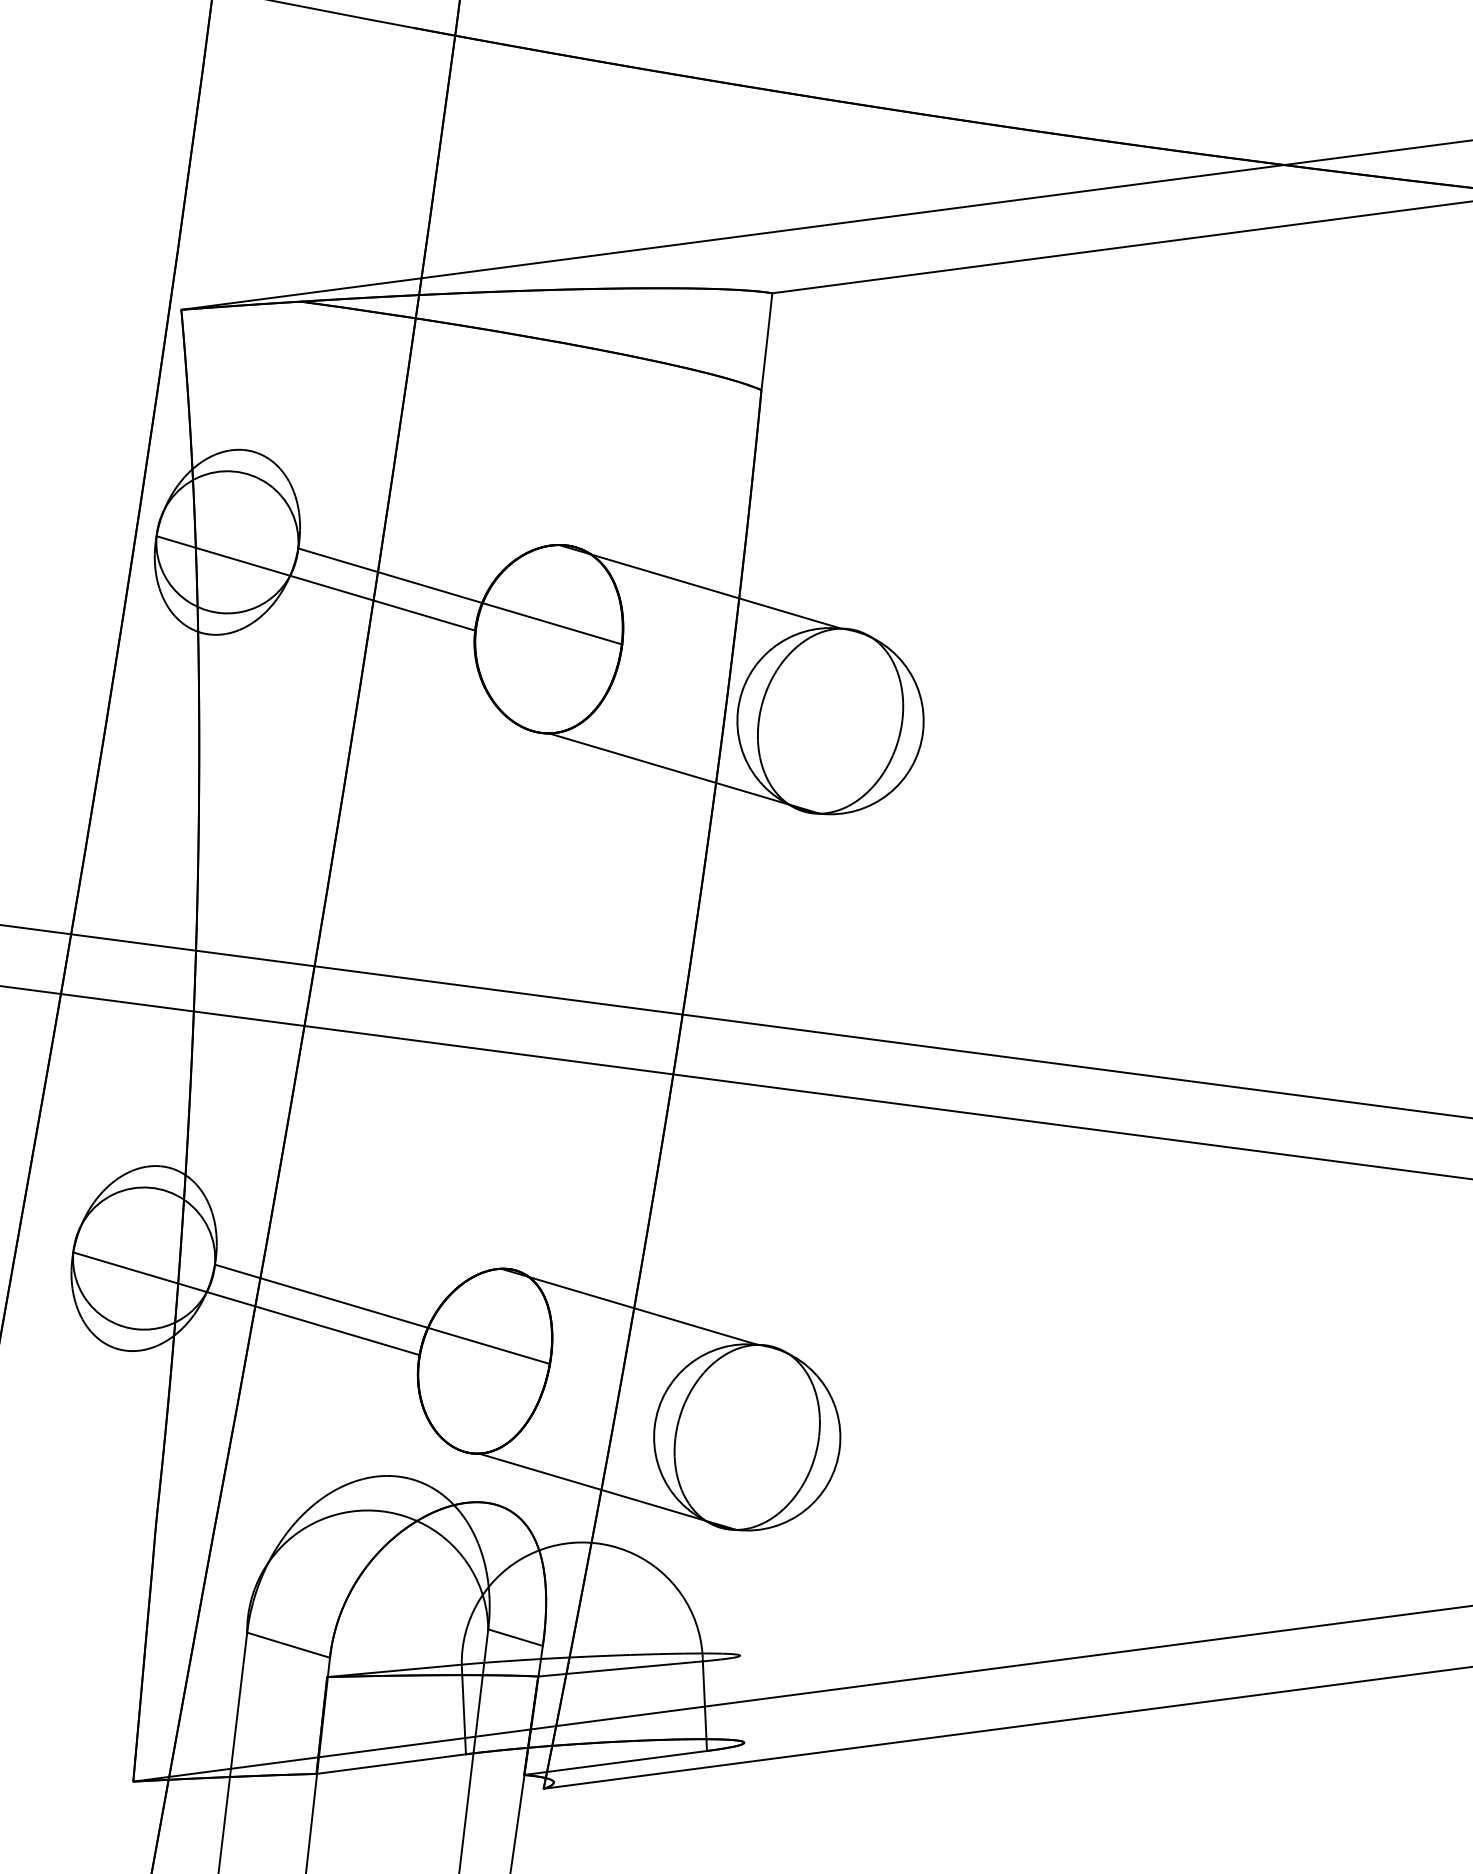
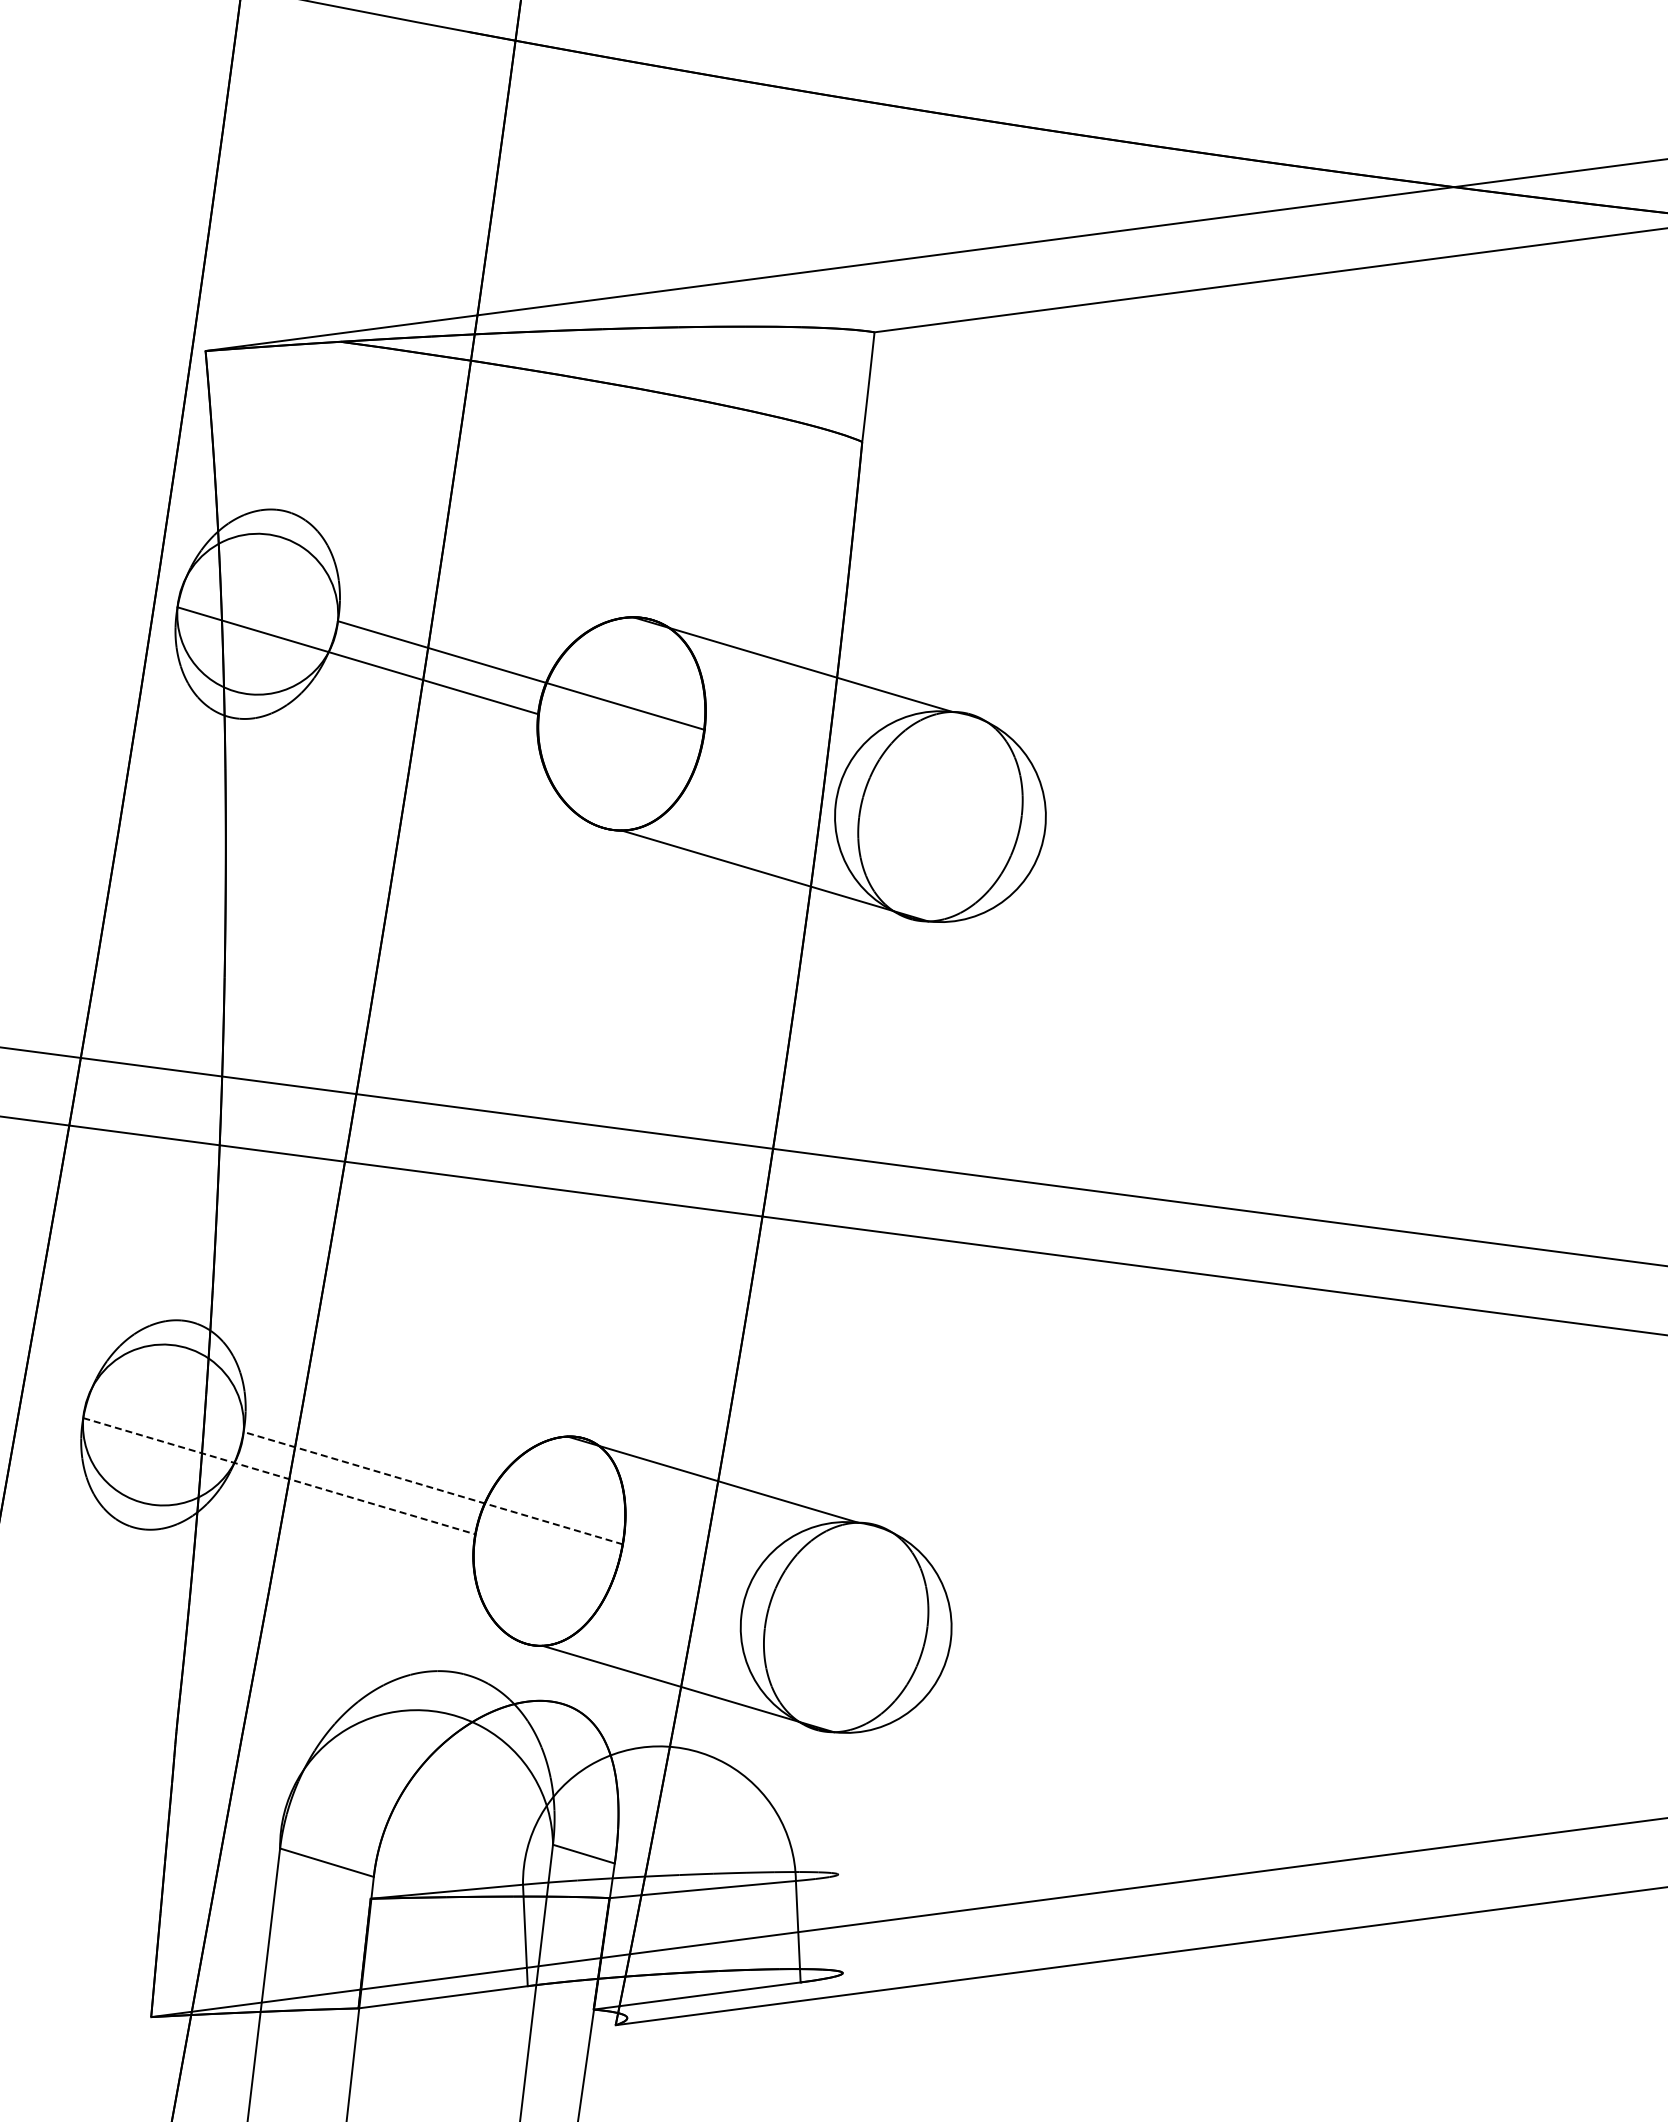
line: (246, 1304) -> (279, 1476), solid -> dashed
line: (382, 1314) -> (433, 1488), solid -> dashed

